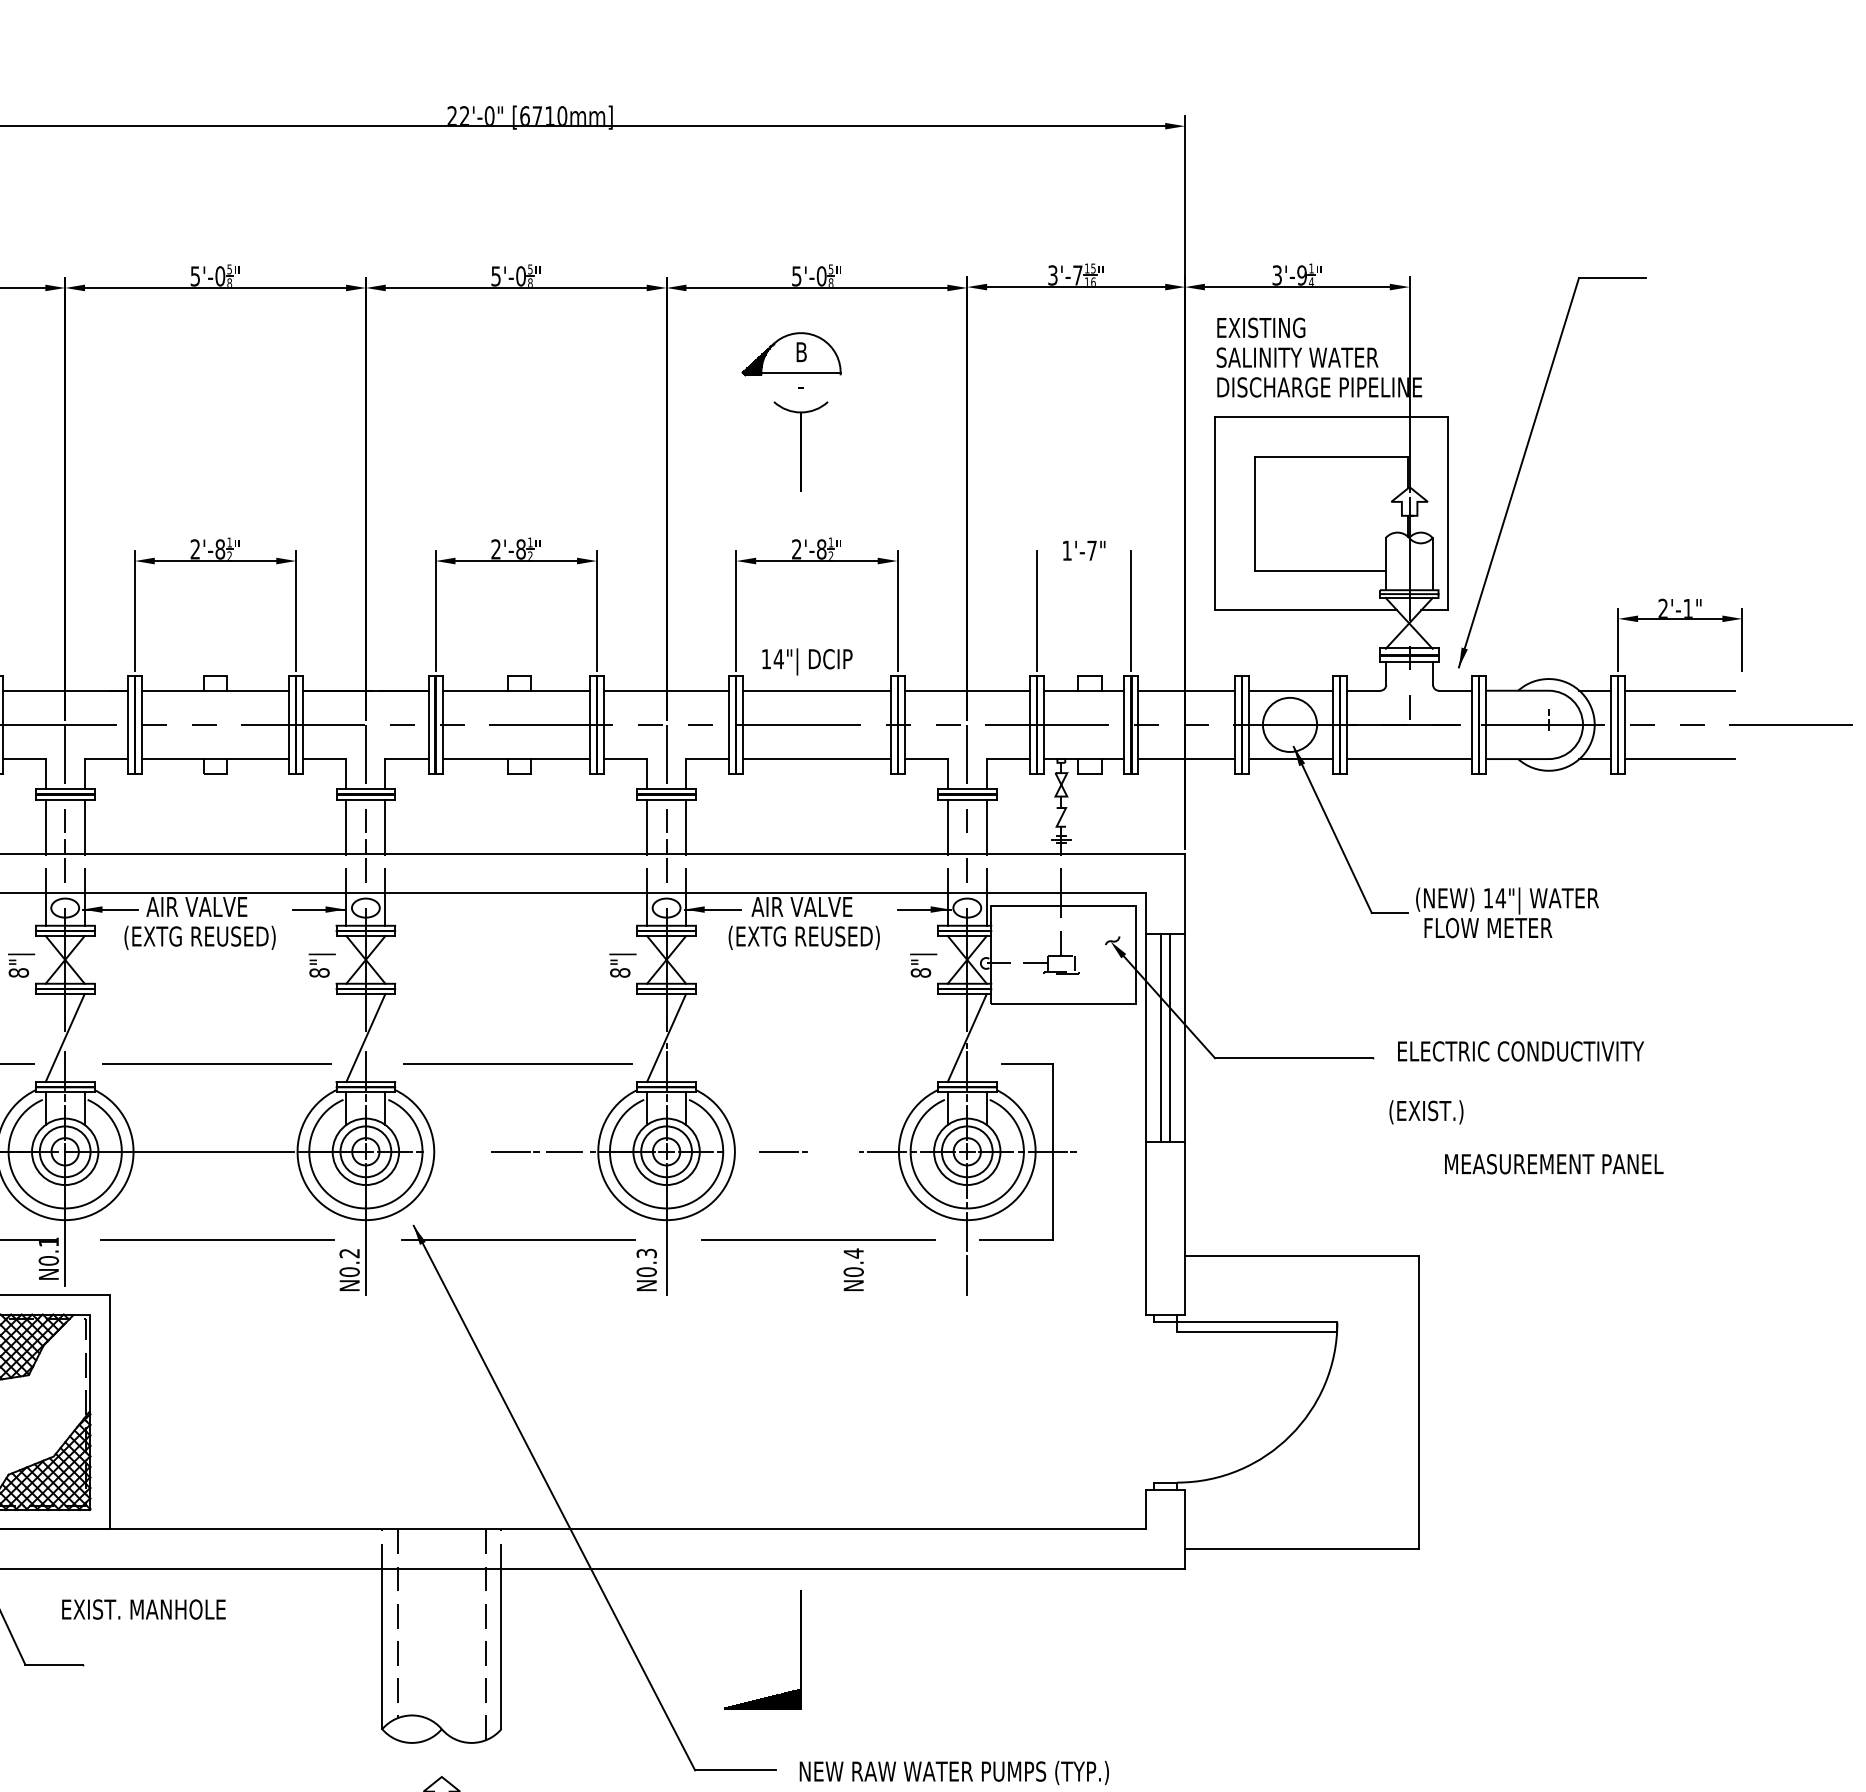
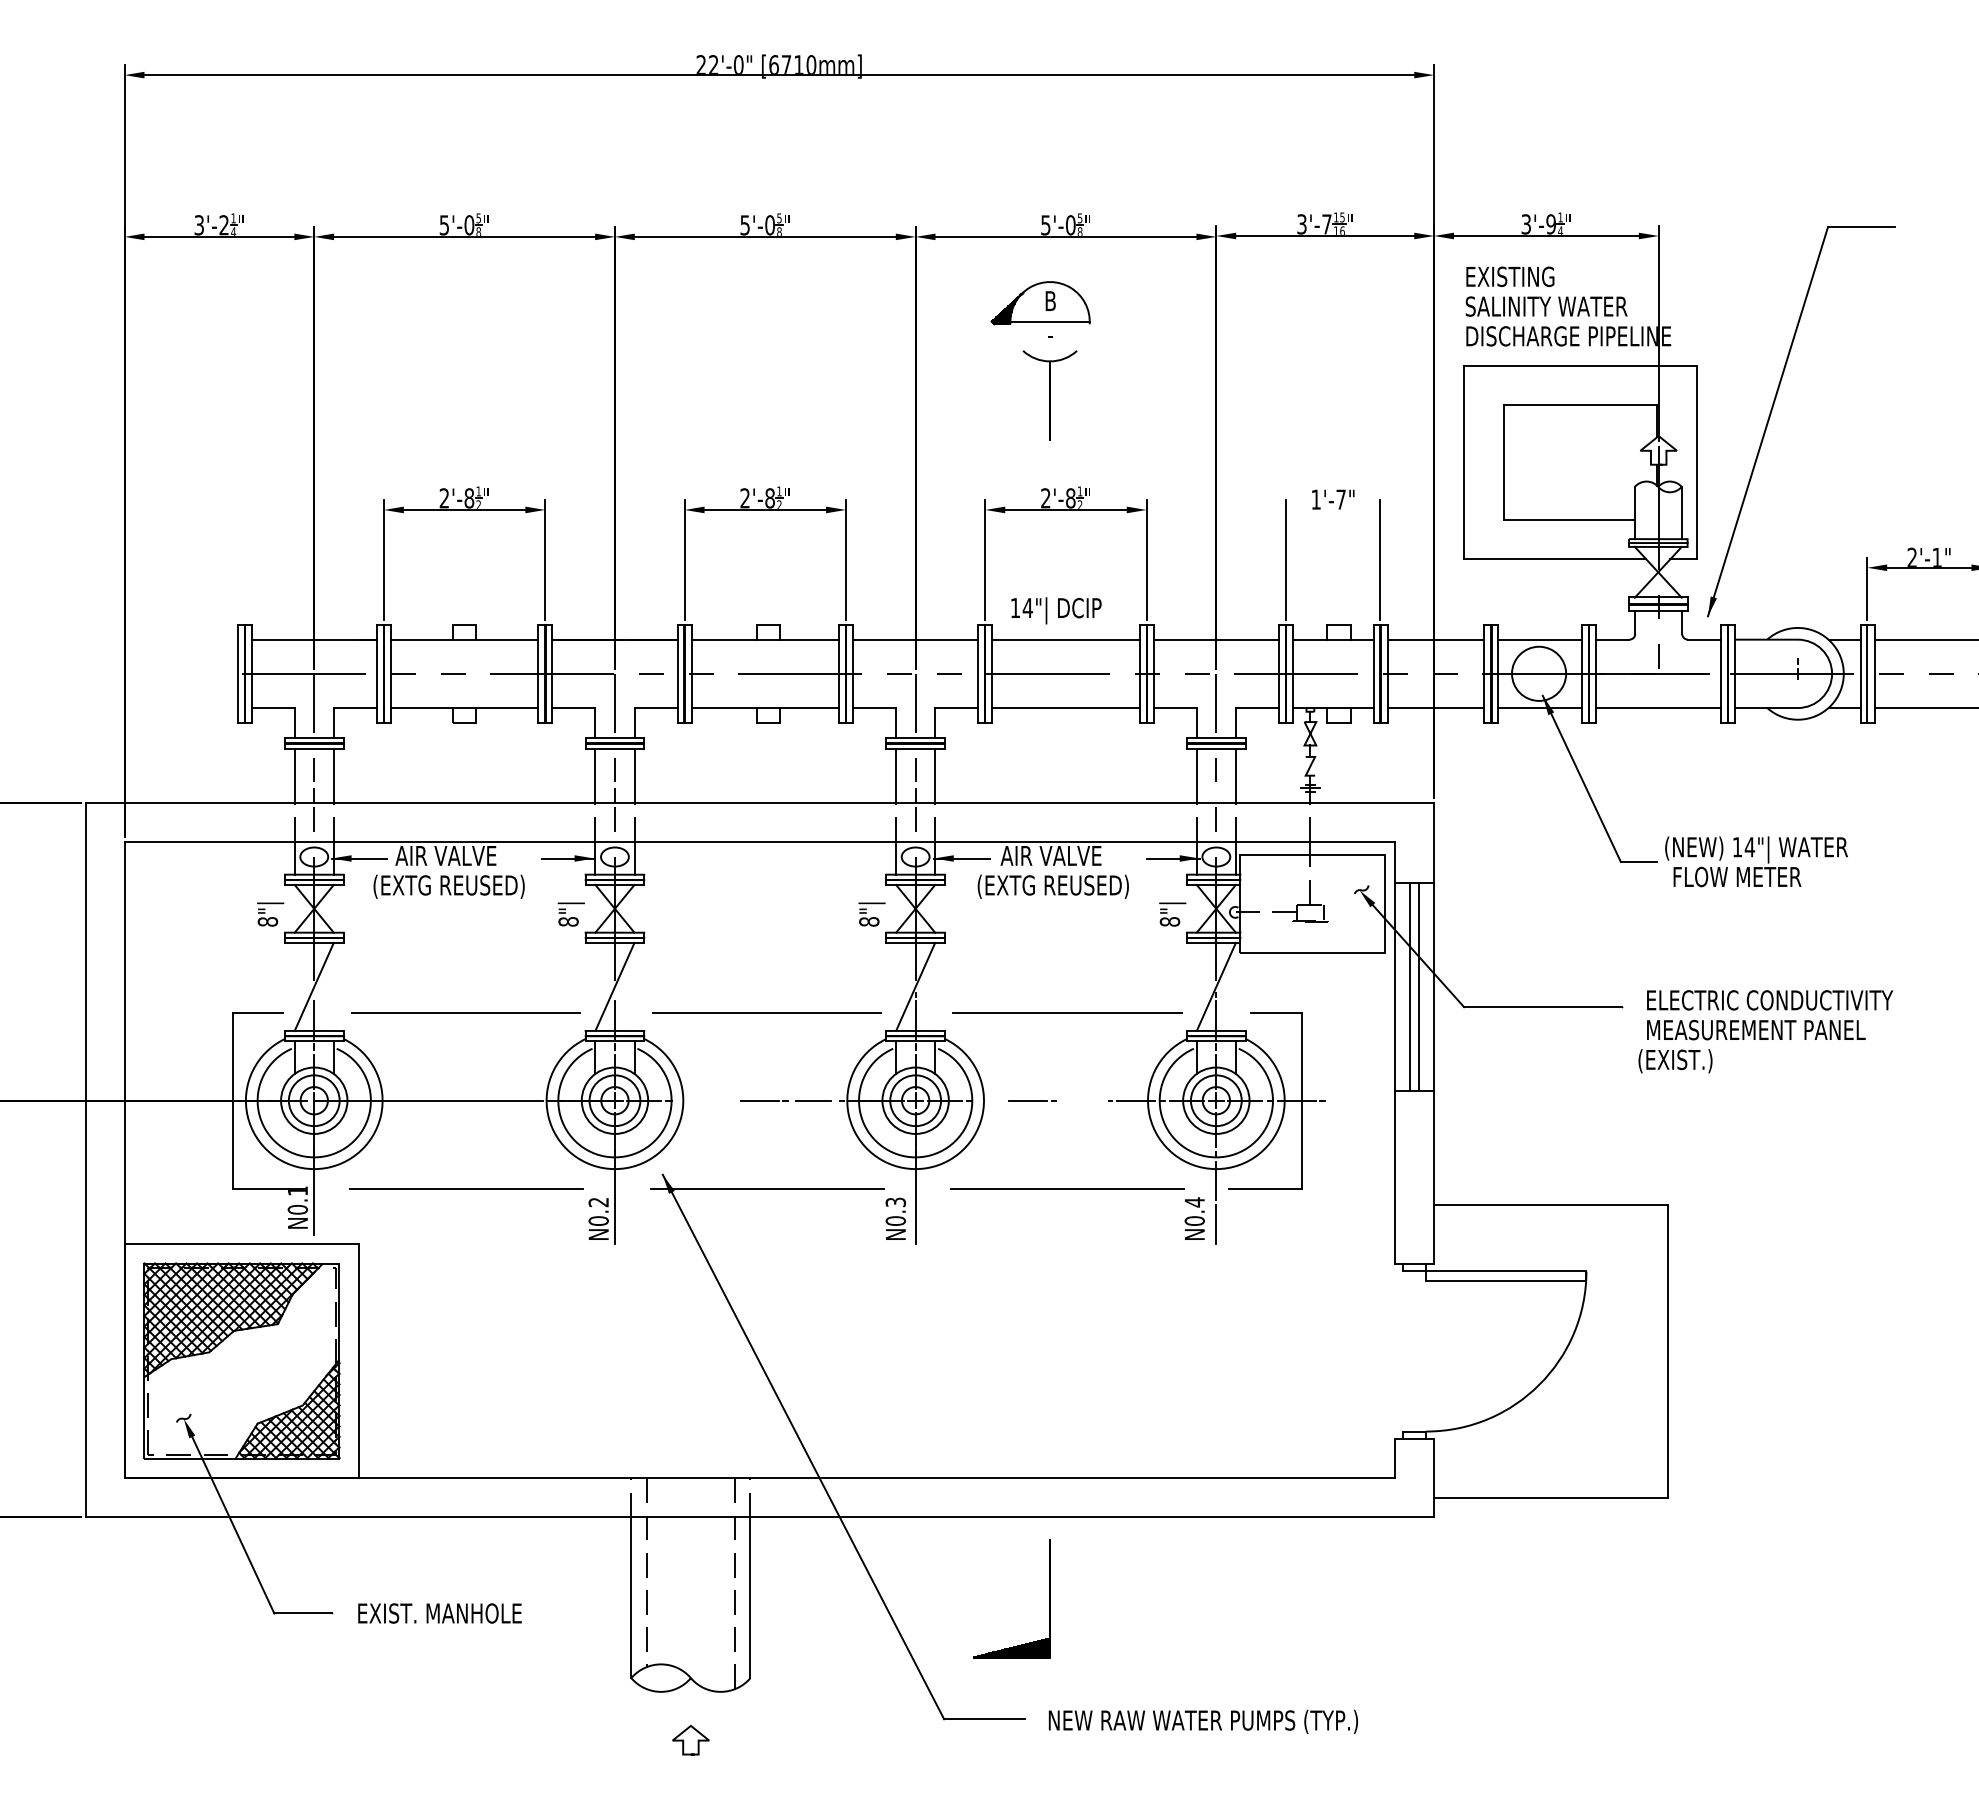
line: (818, 1063) -> (1067, 1012), added
text: (1554, 1163) -> (1756, 1029), moved
text: (853, 1269) -> (1194, 1218), moved
text: (143, 1609) -> (439, 1613), moved

